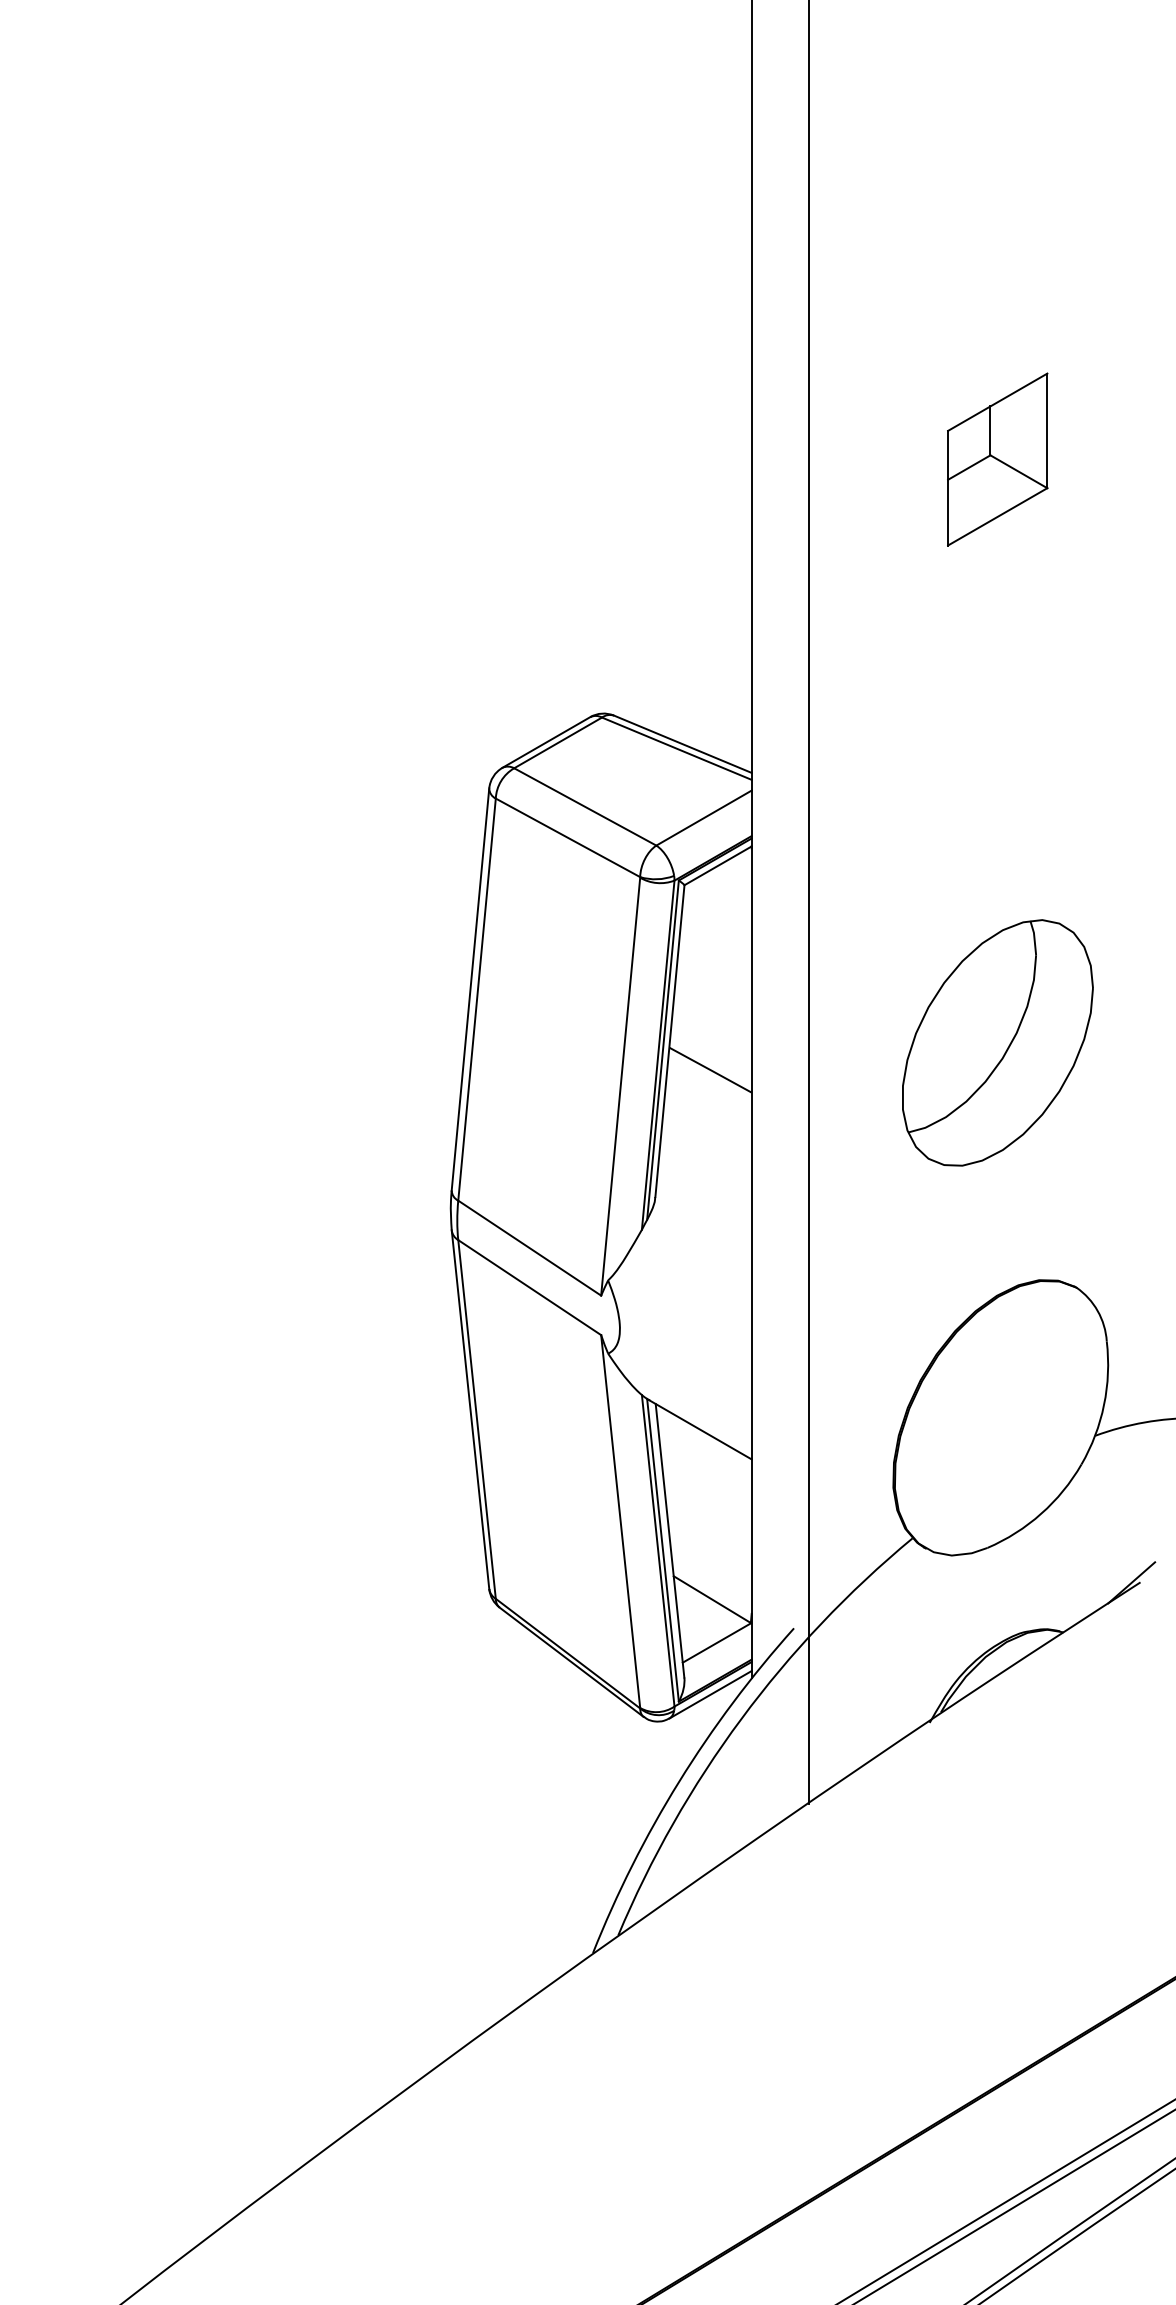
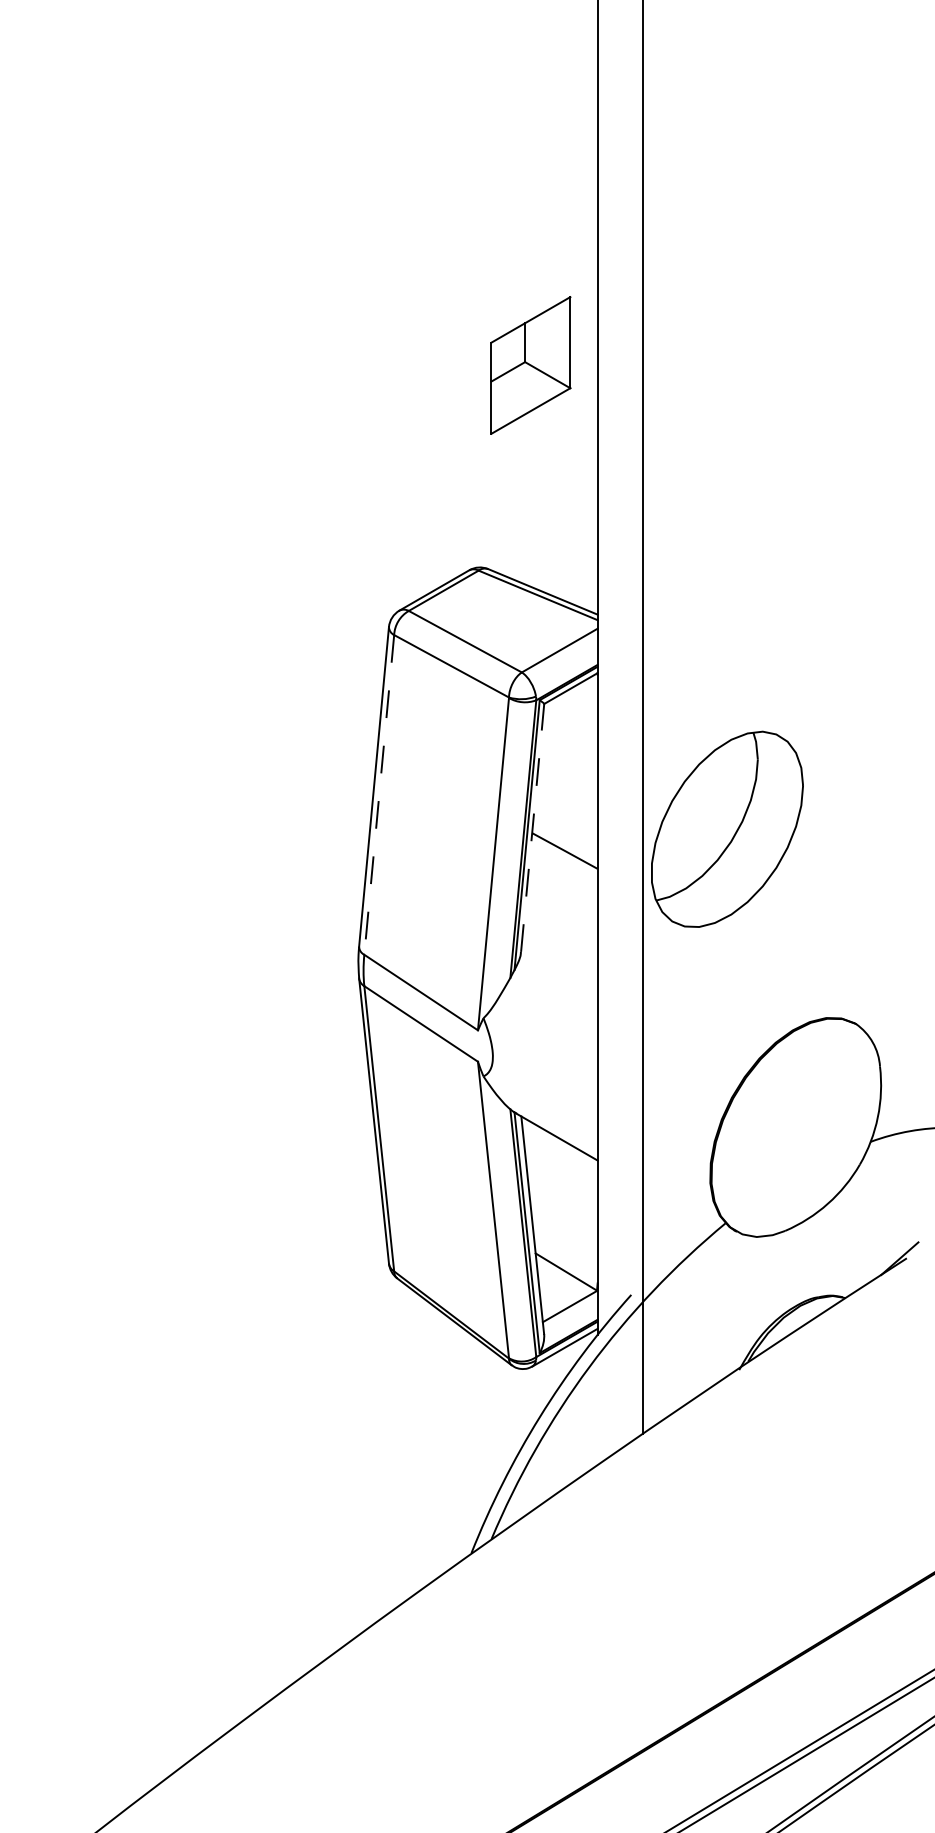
part: (997, 459) -> (530, 365), moved
line: (477, 999) -> (379, 794), solid -> dashed
line: (669, 1041) -> (532, 828), solid -> dashed
part: (997, 1042) -> (727, 829), moved

